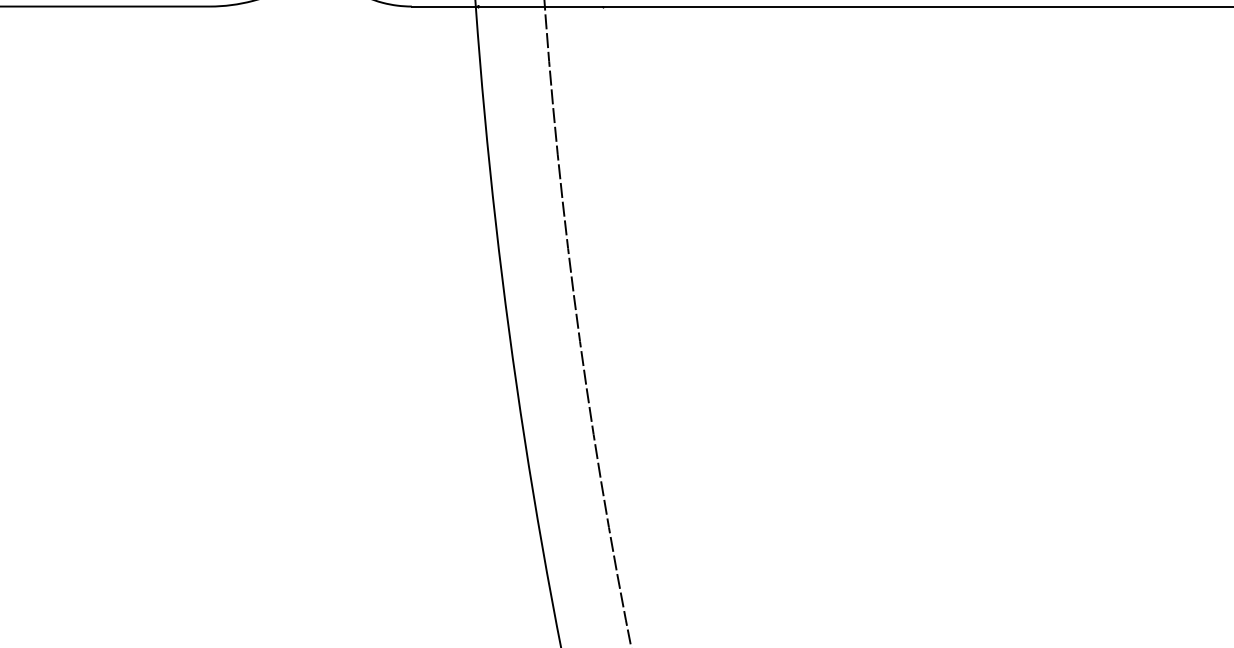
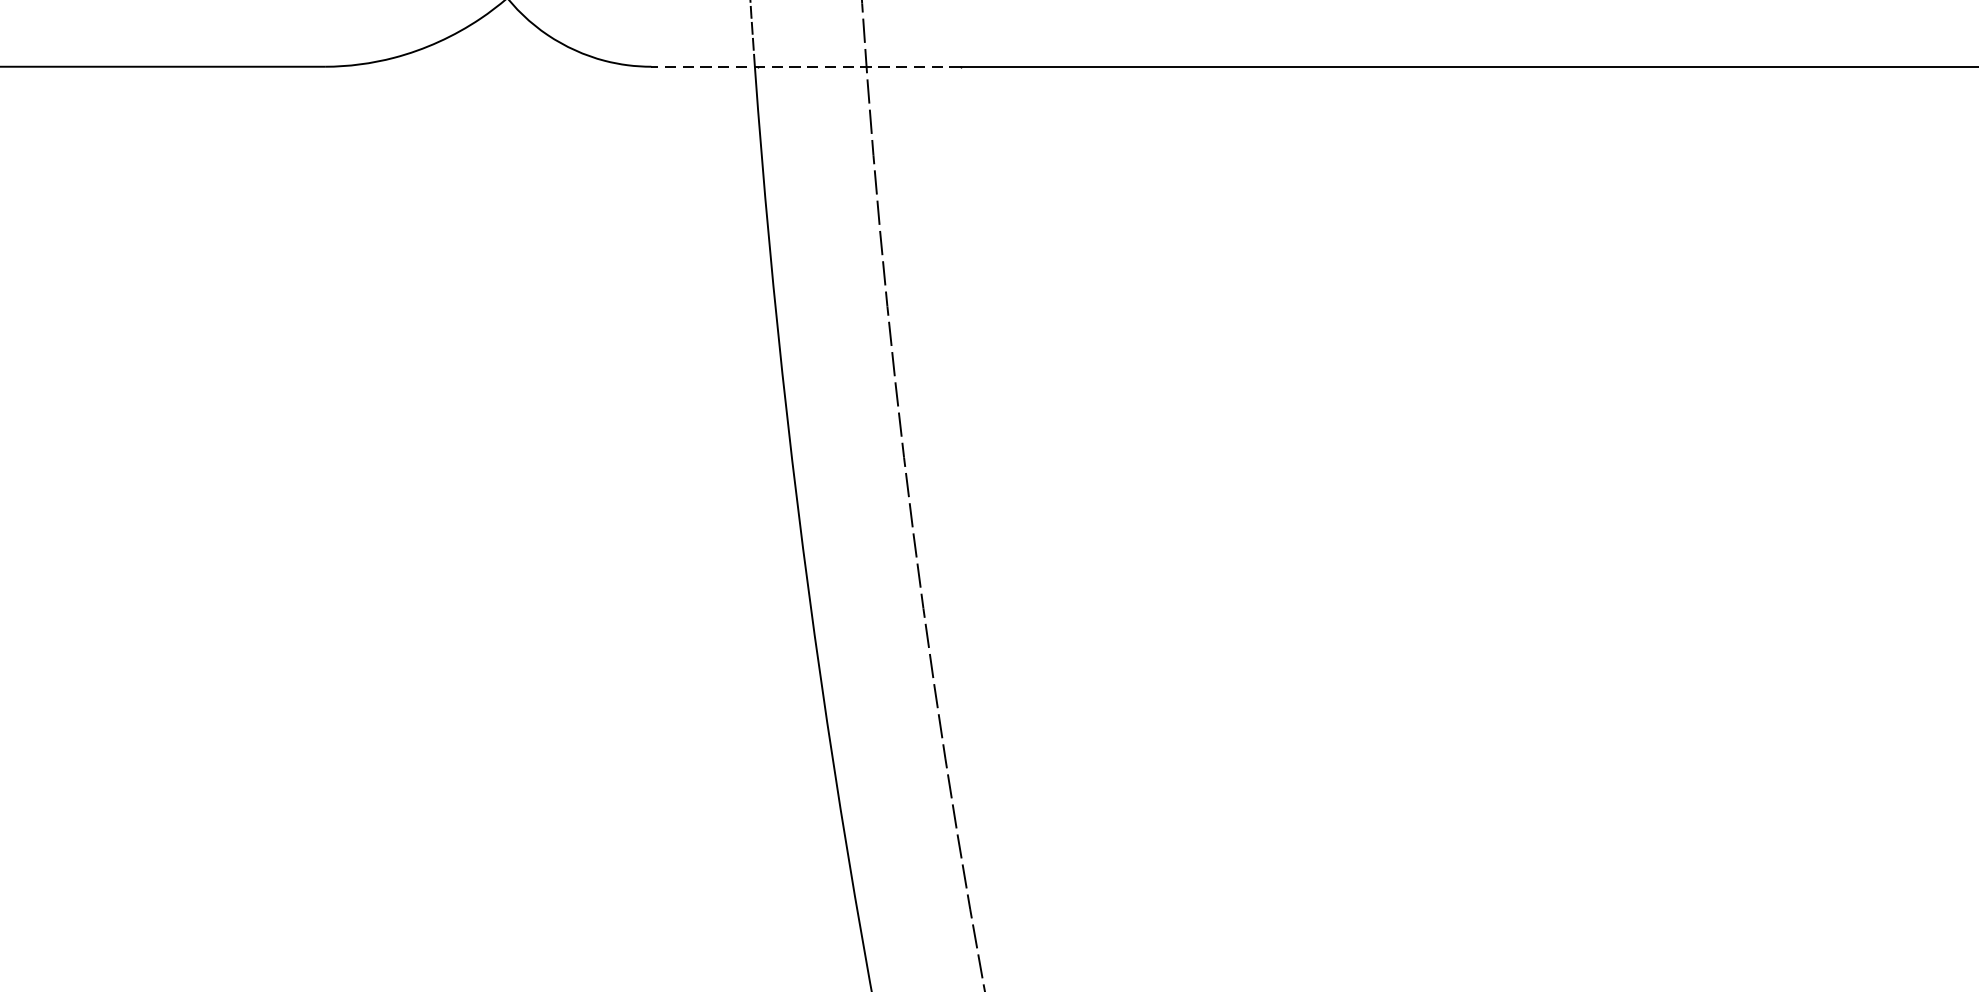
line: (507, 6) -> (806, 66), solid -> dashed

